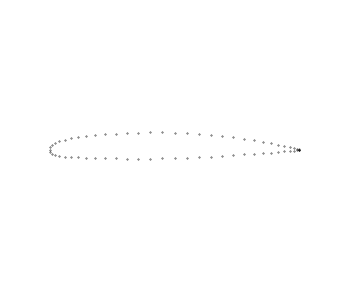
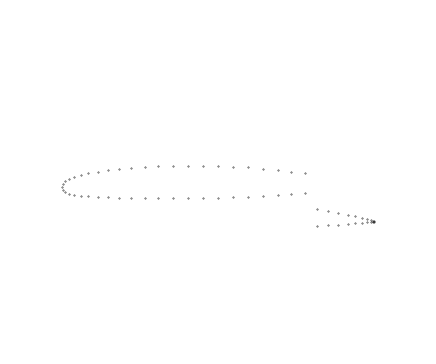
part: (276, 147) -> (345, 218), moved

